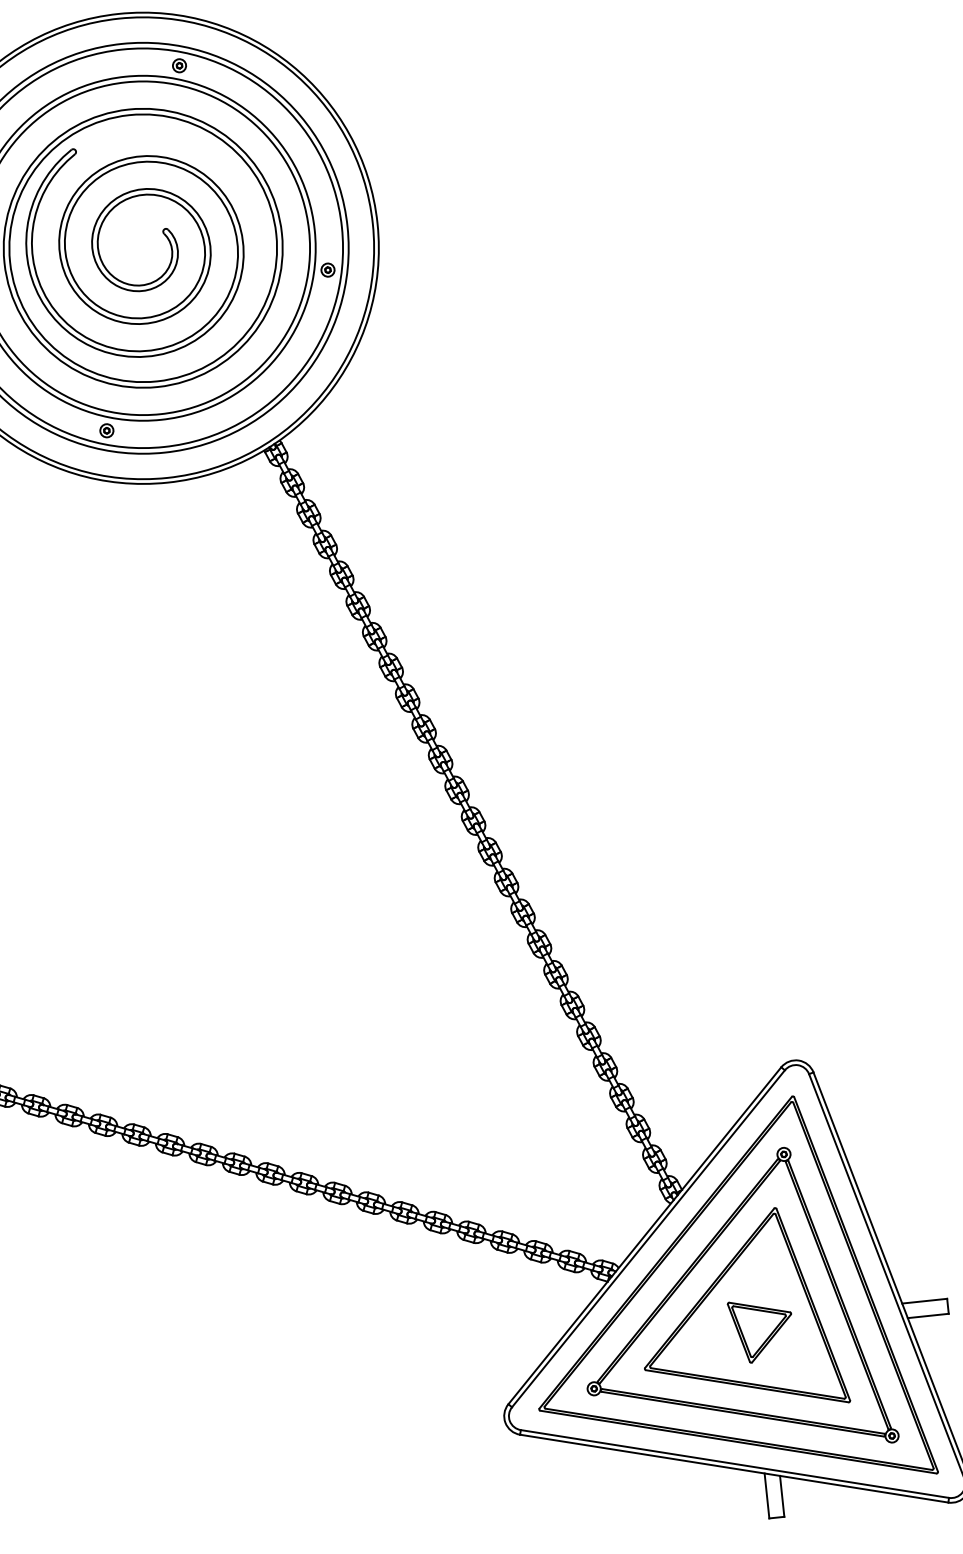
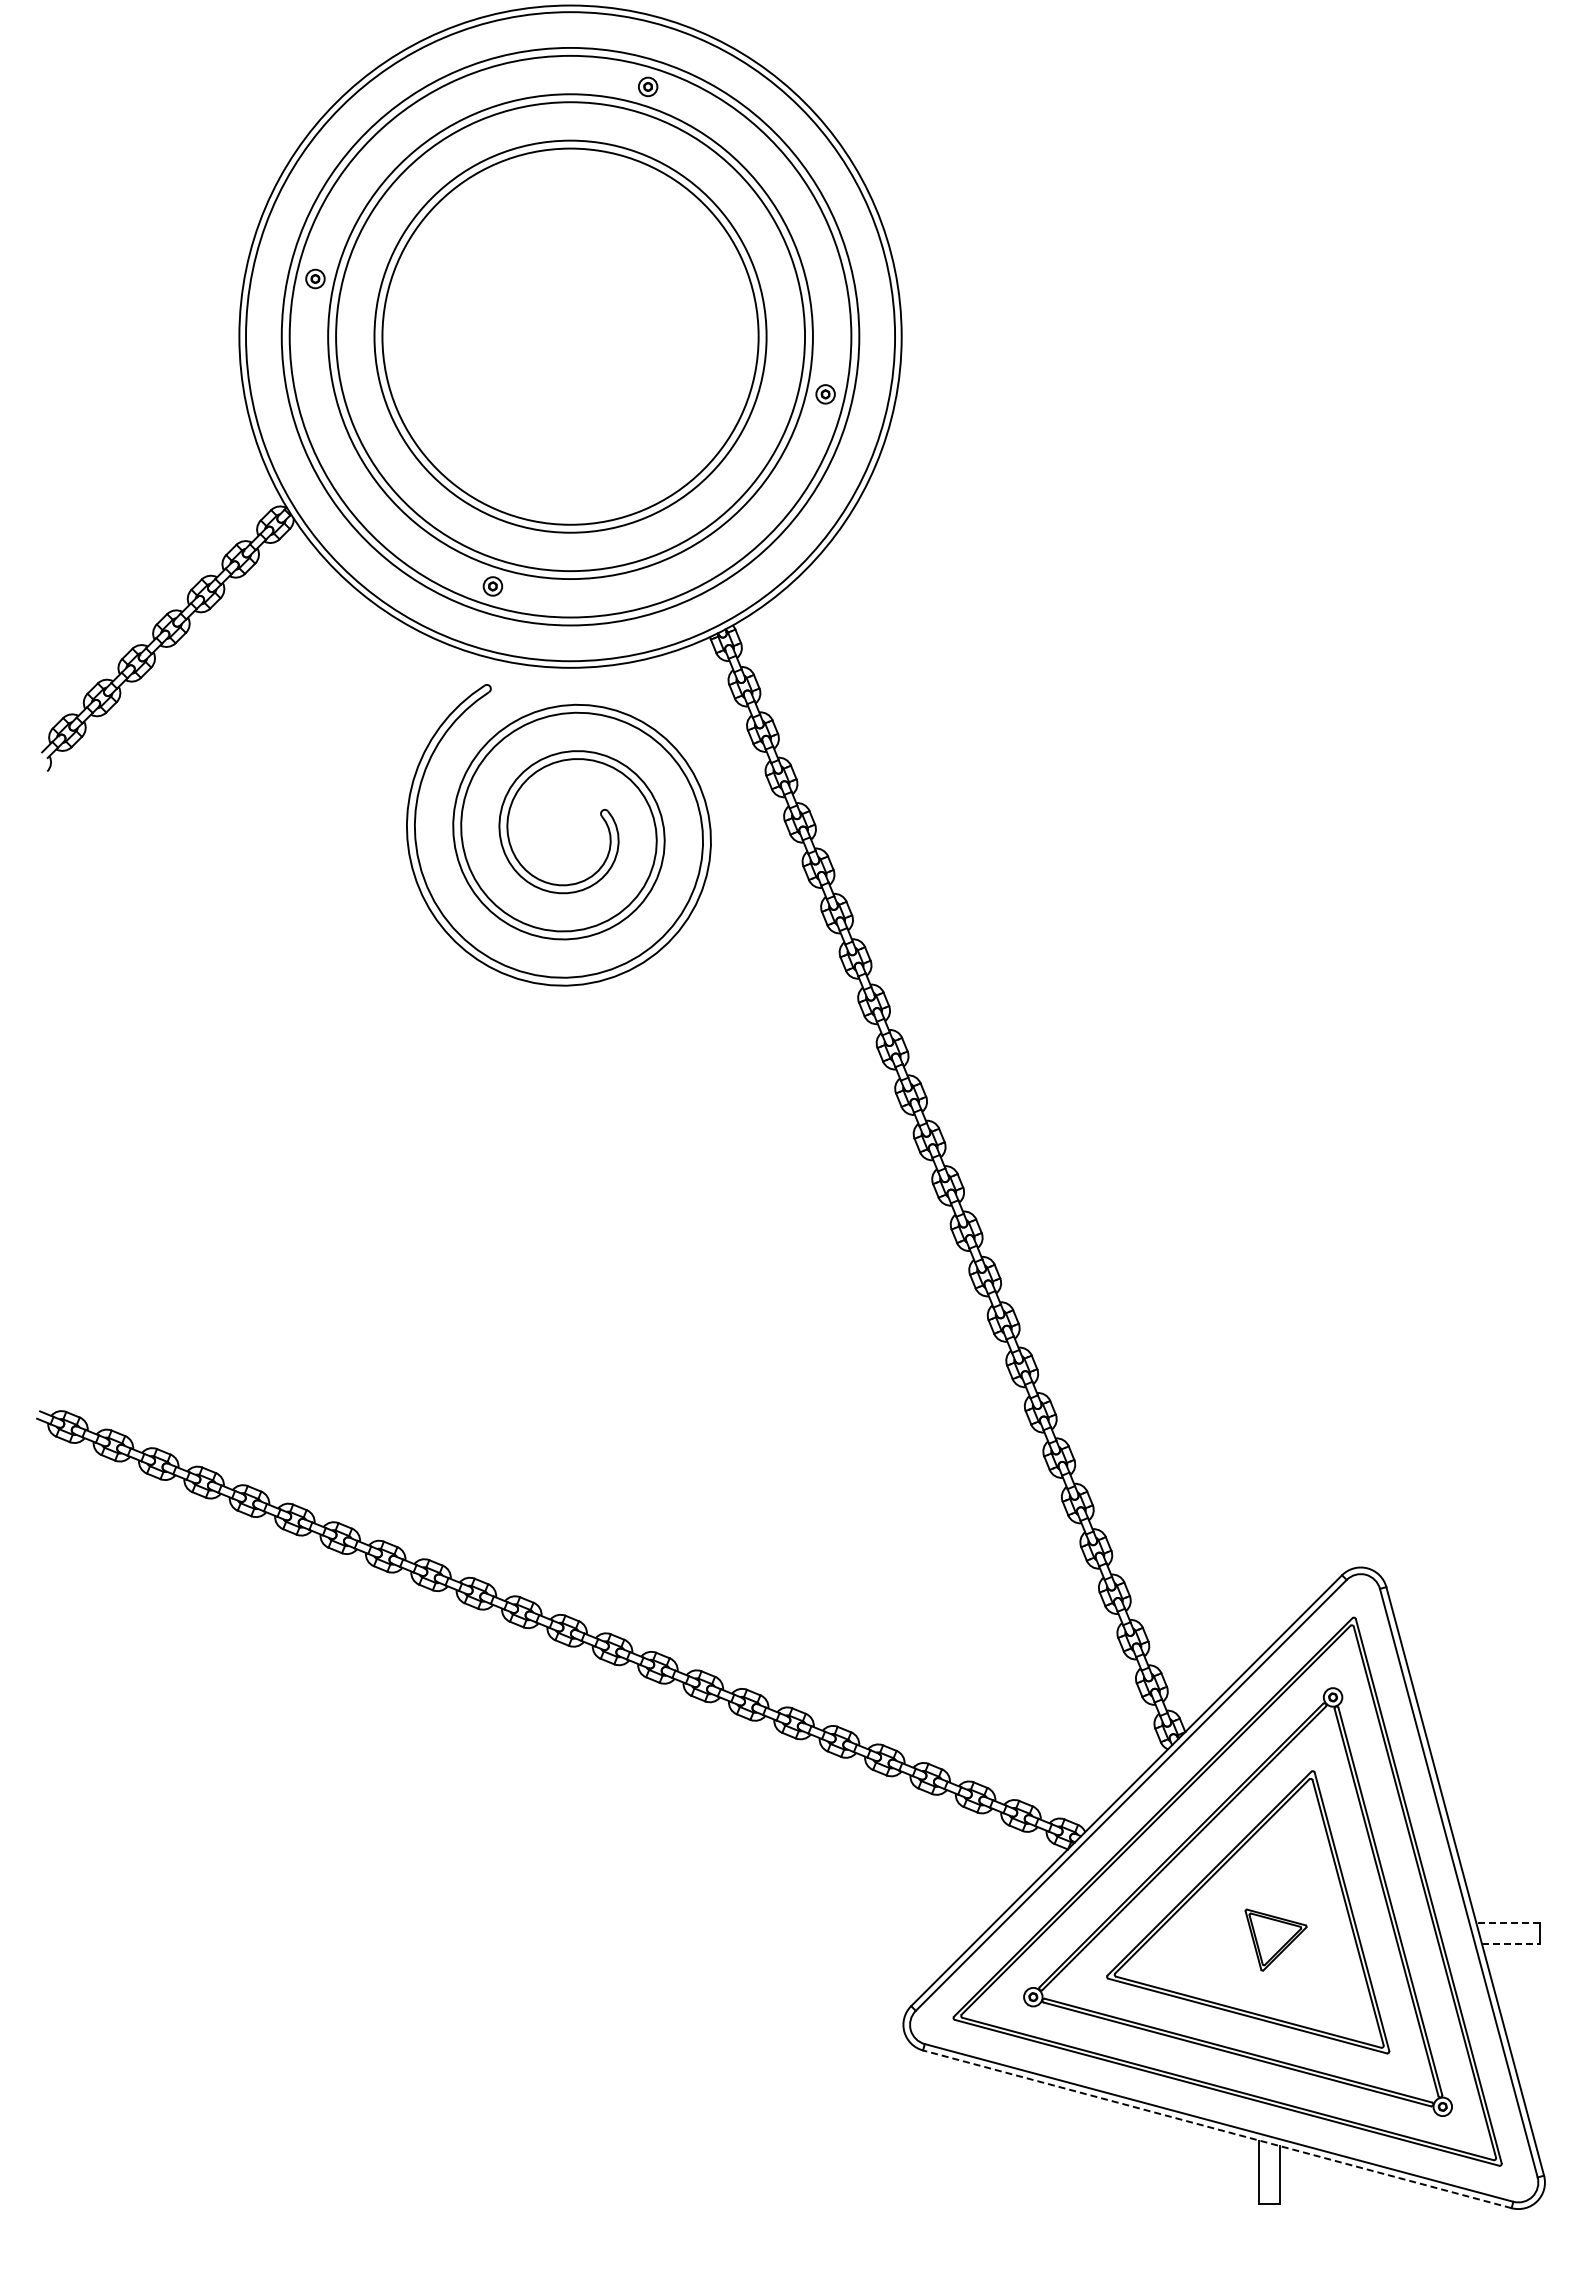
part: (163, 233) -> (600, 816), moved
line: (924, 1301) -> (1508, 1923), solid -> dashed
line: (928, 1315) -> (1511, 1944), solid -> dashed
part: (761, 1330) -> (1275, 1939), size x0.7
line: (734, 1468) -> (1217, 2129), solid -> dashed

